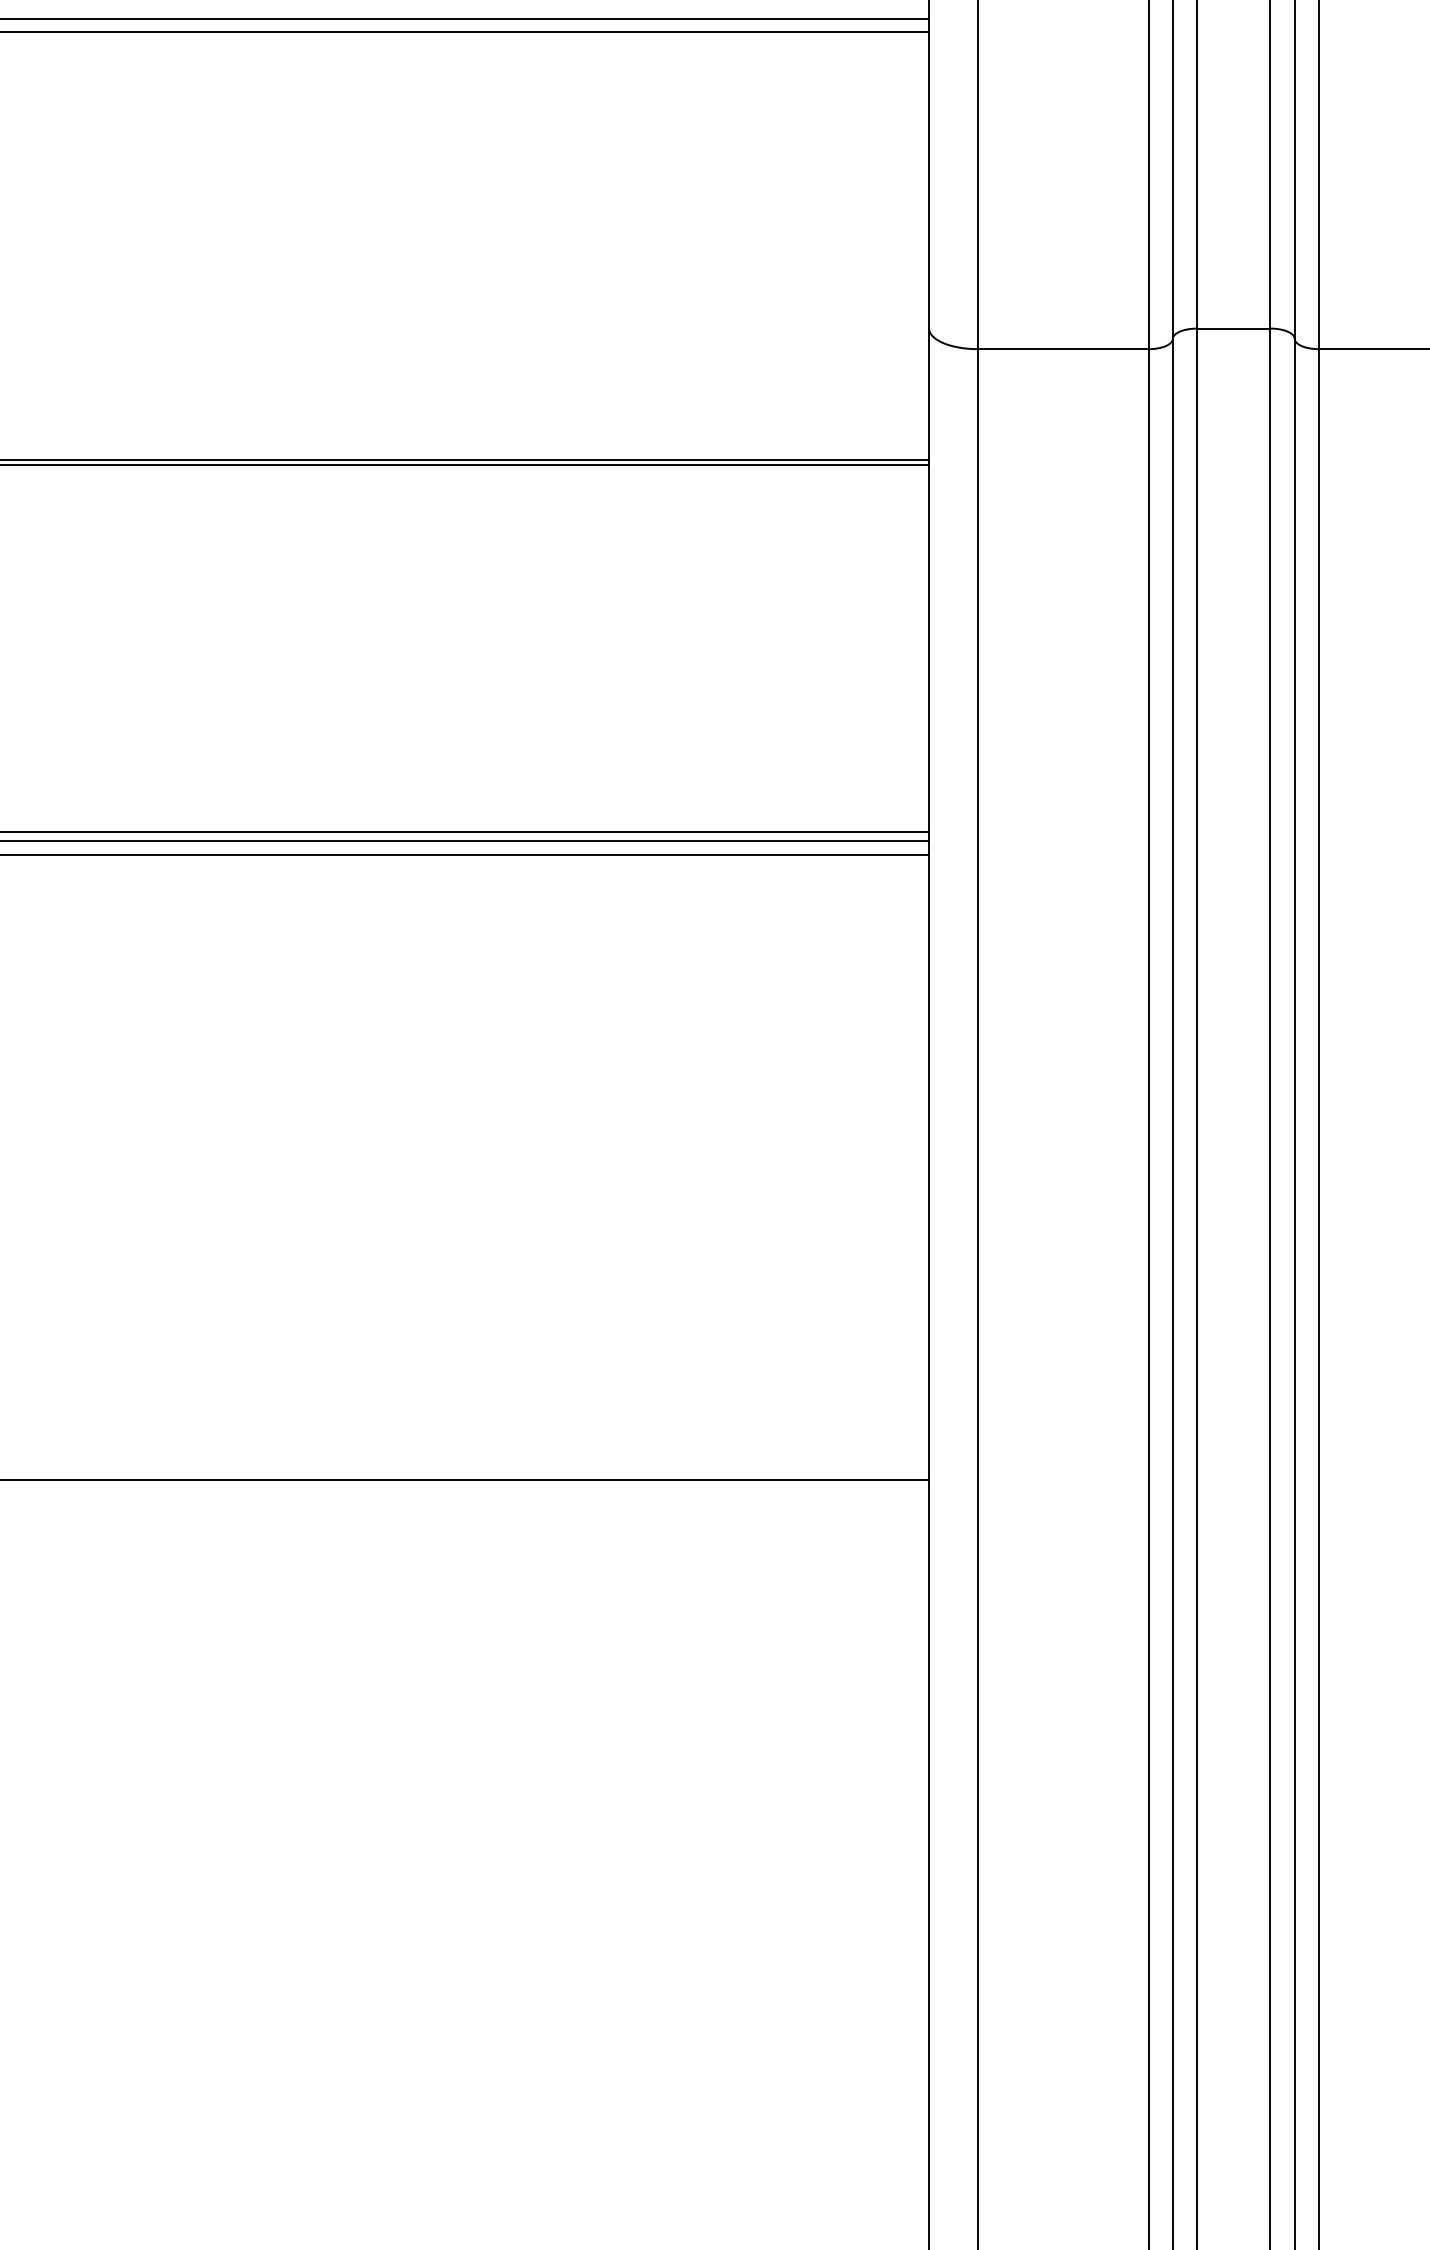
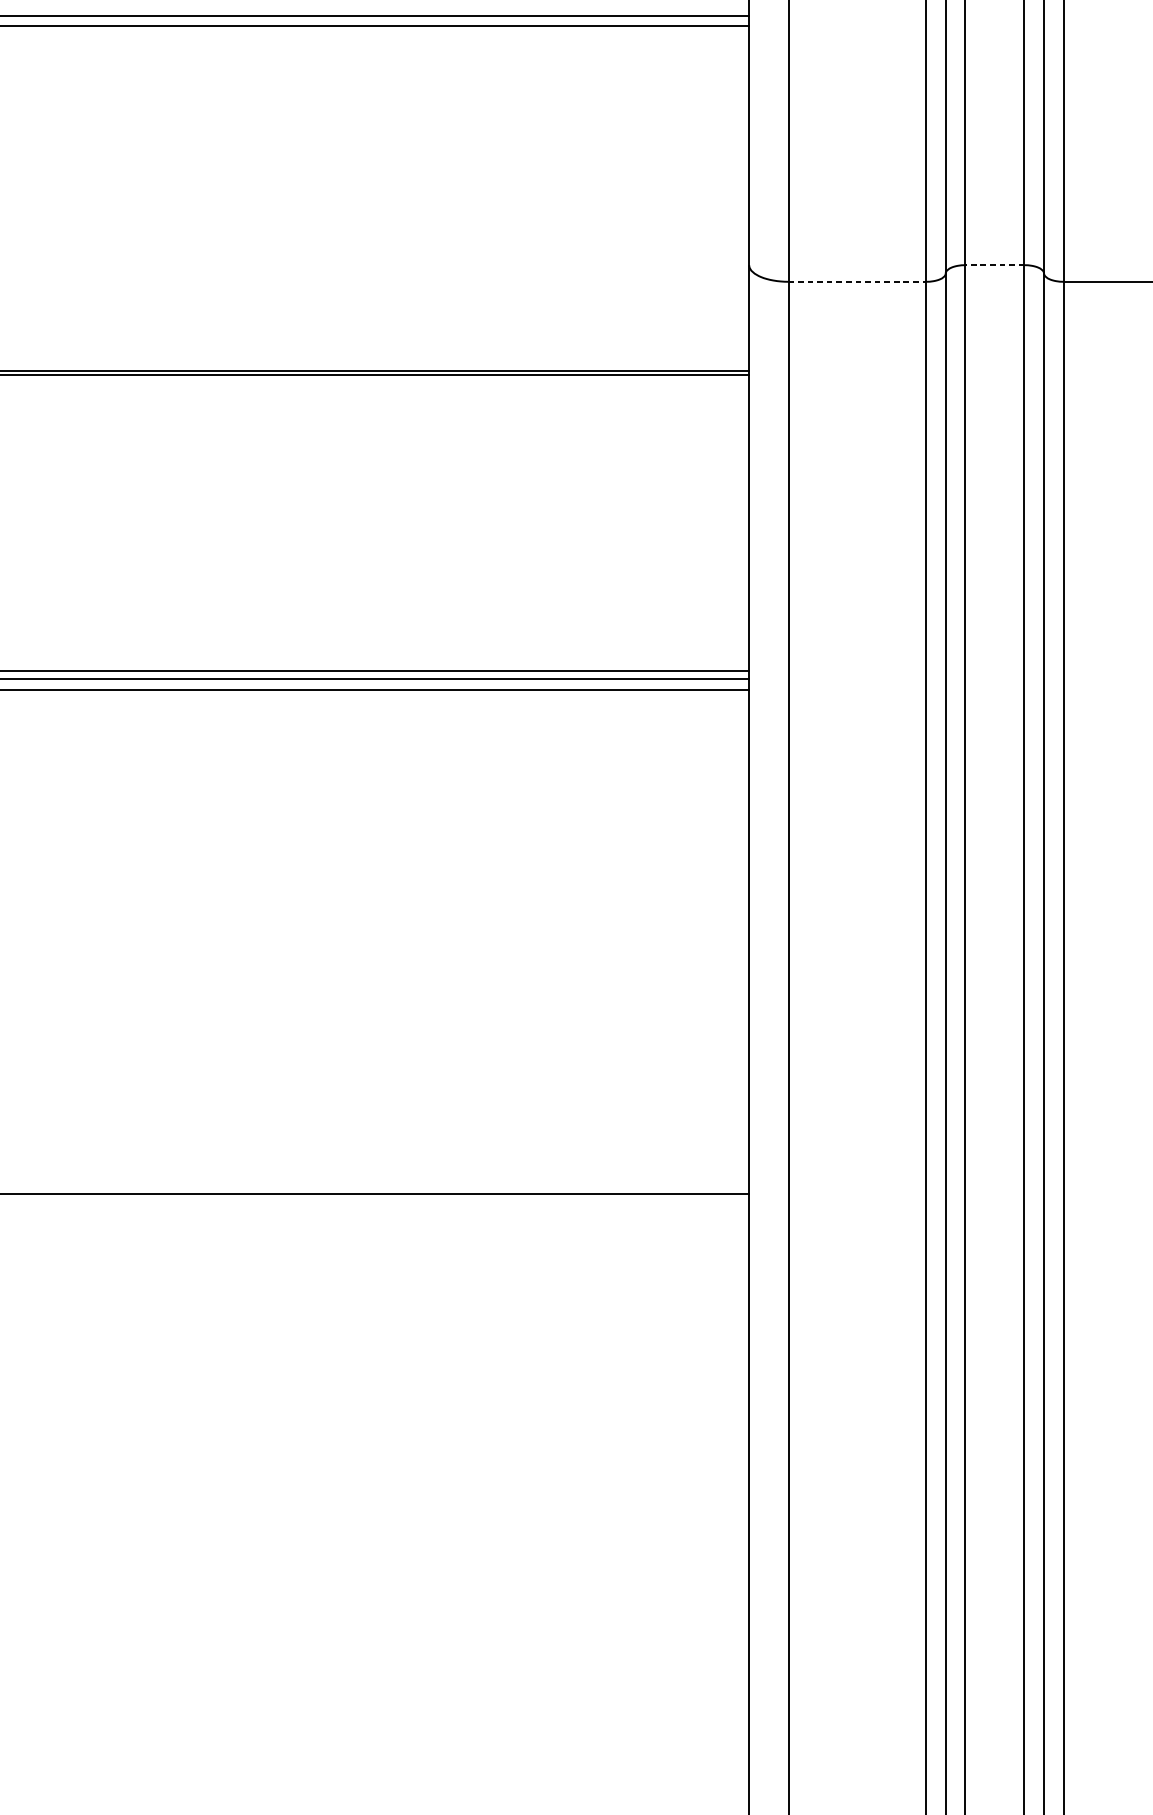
line: (1233, 328) -> (994, 265), solid -> dashed
line: (1063, 349) -> (857, 282), solid -> dashed

